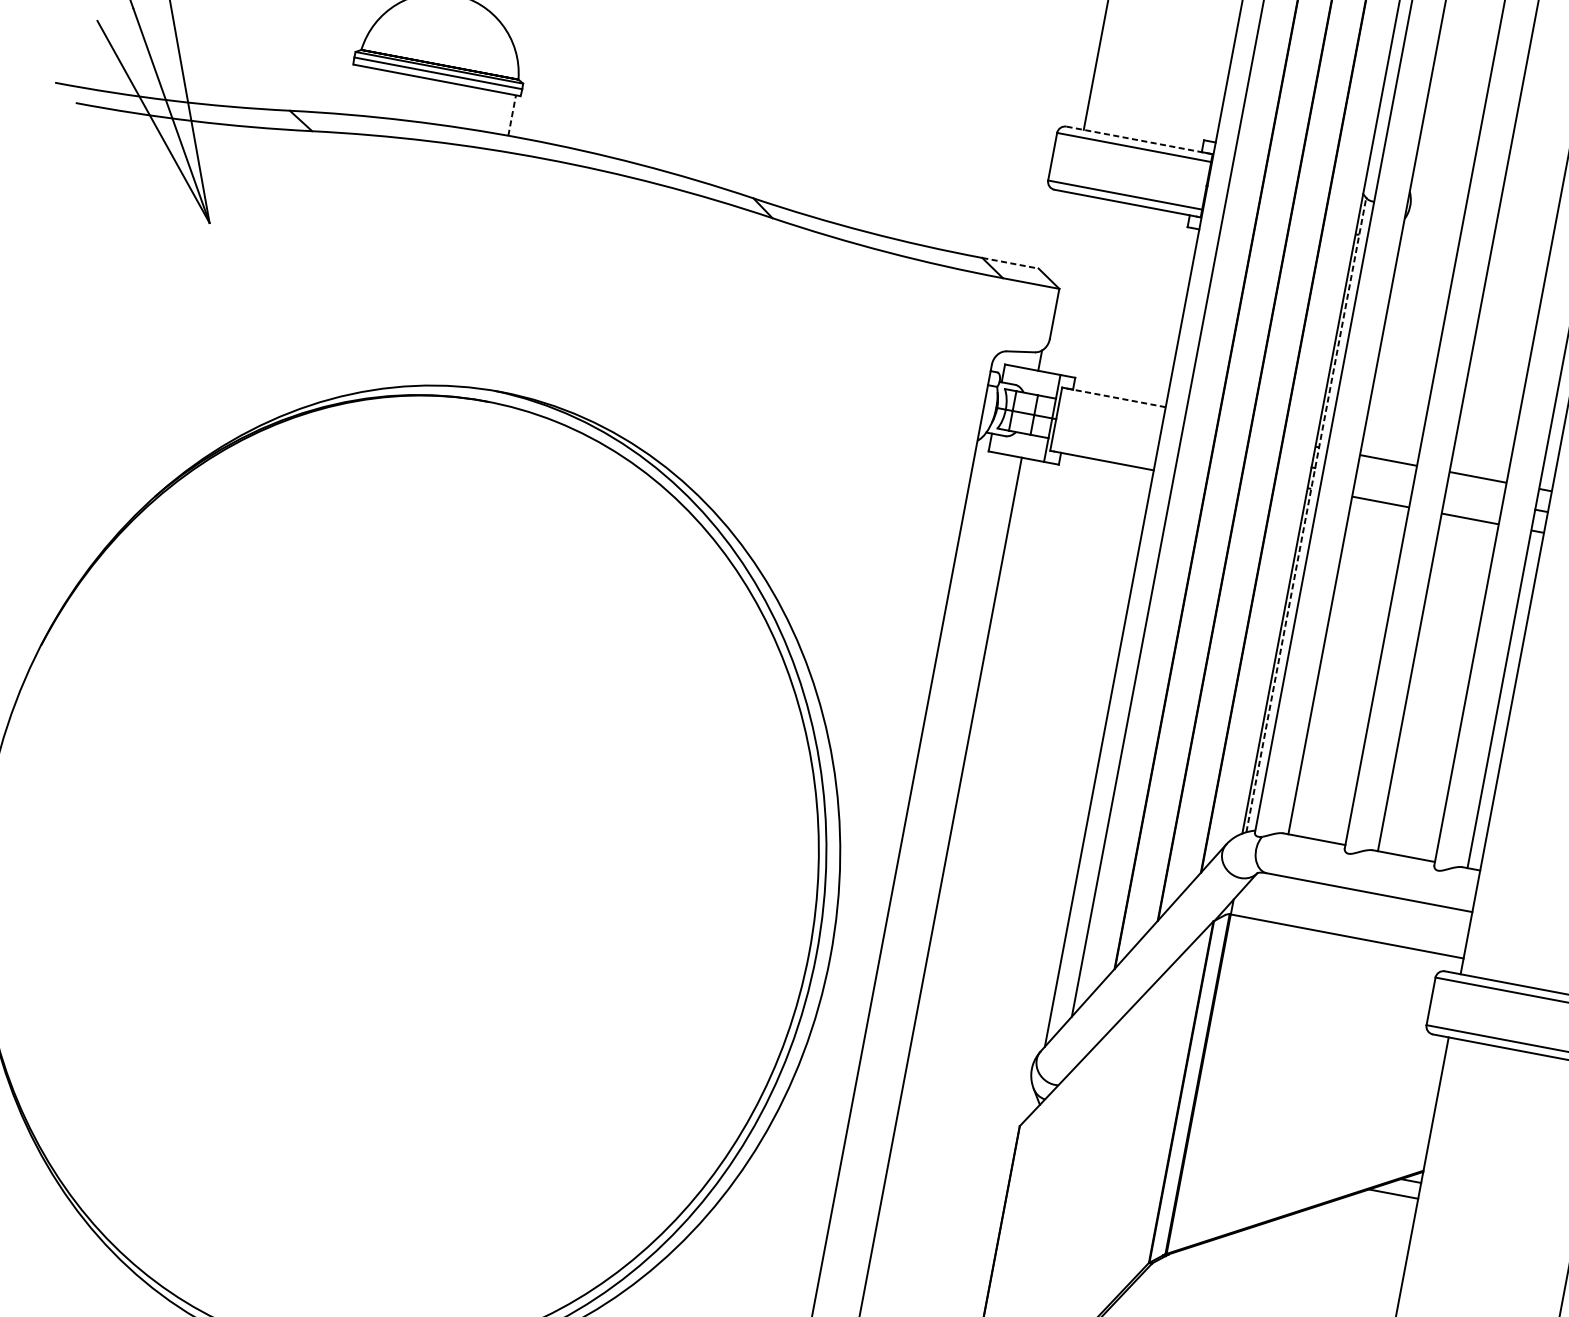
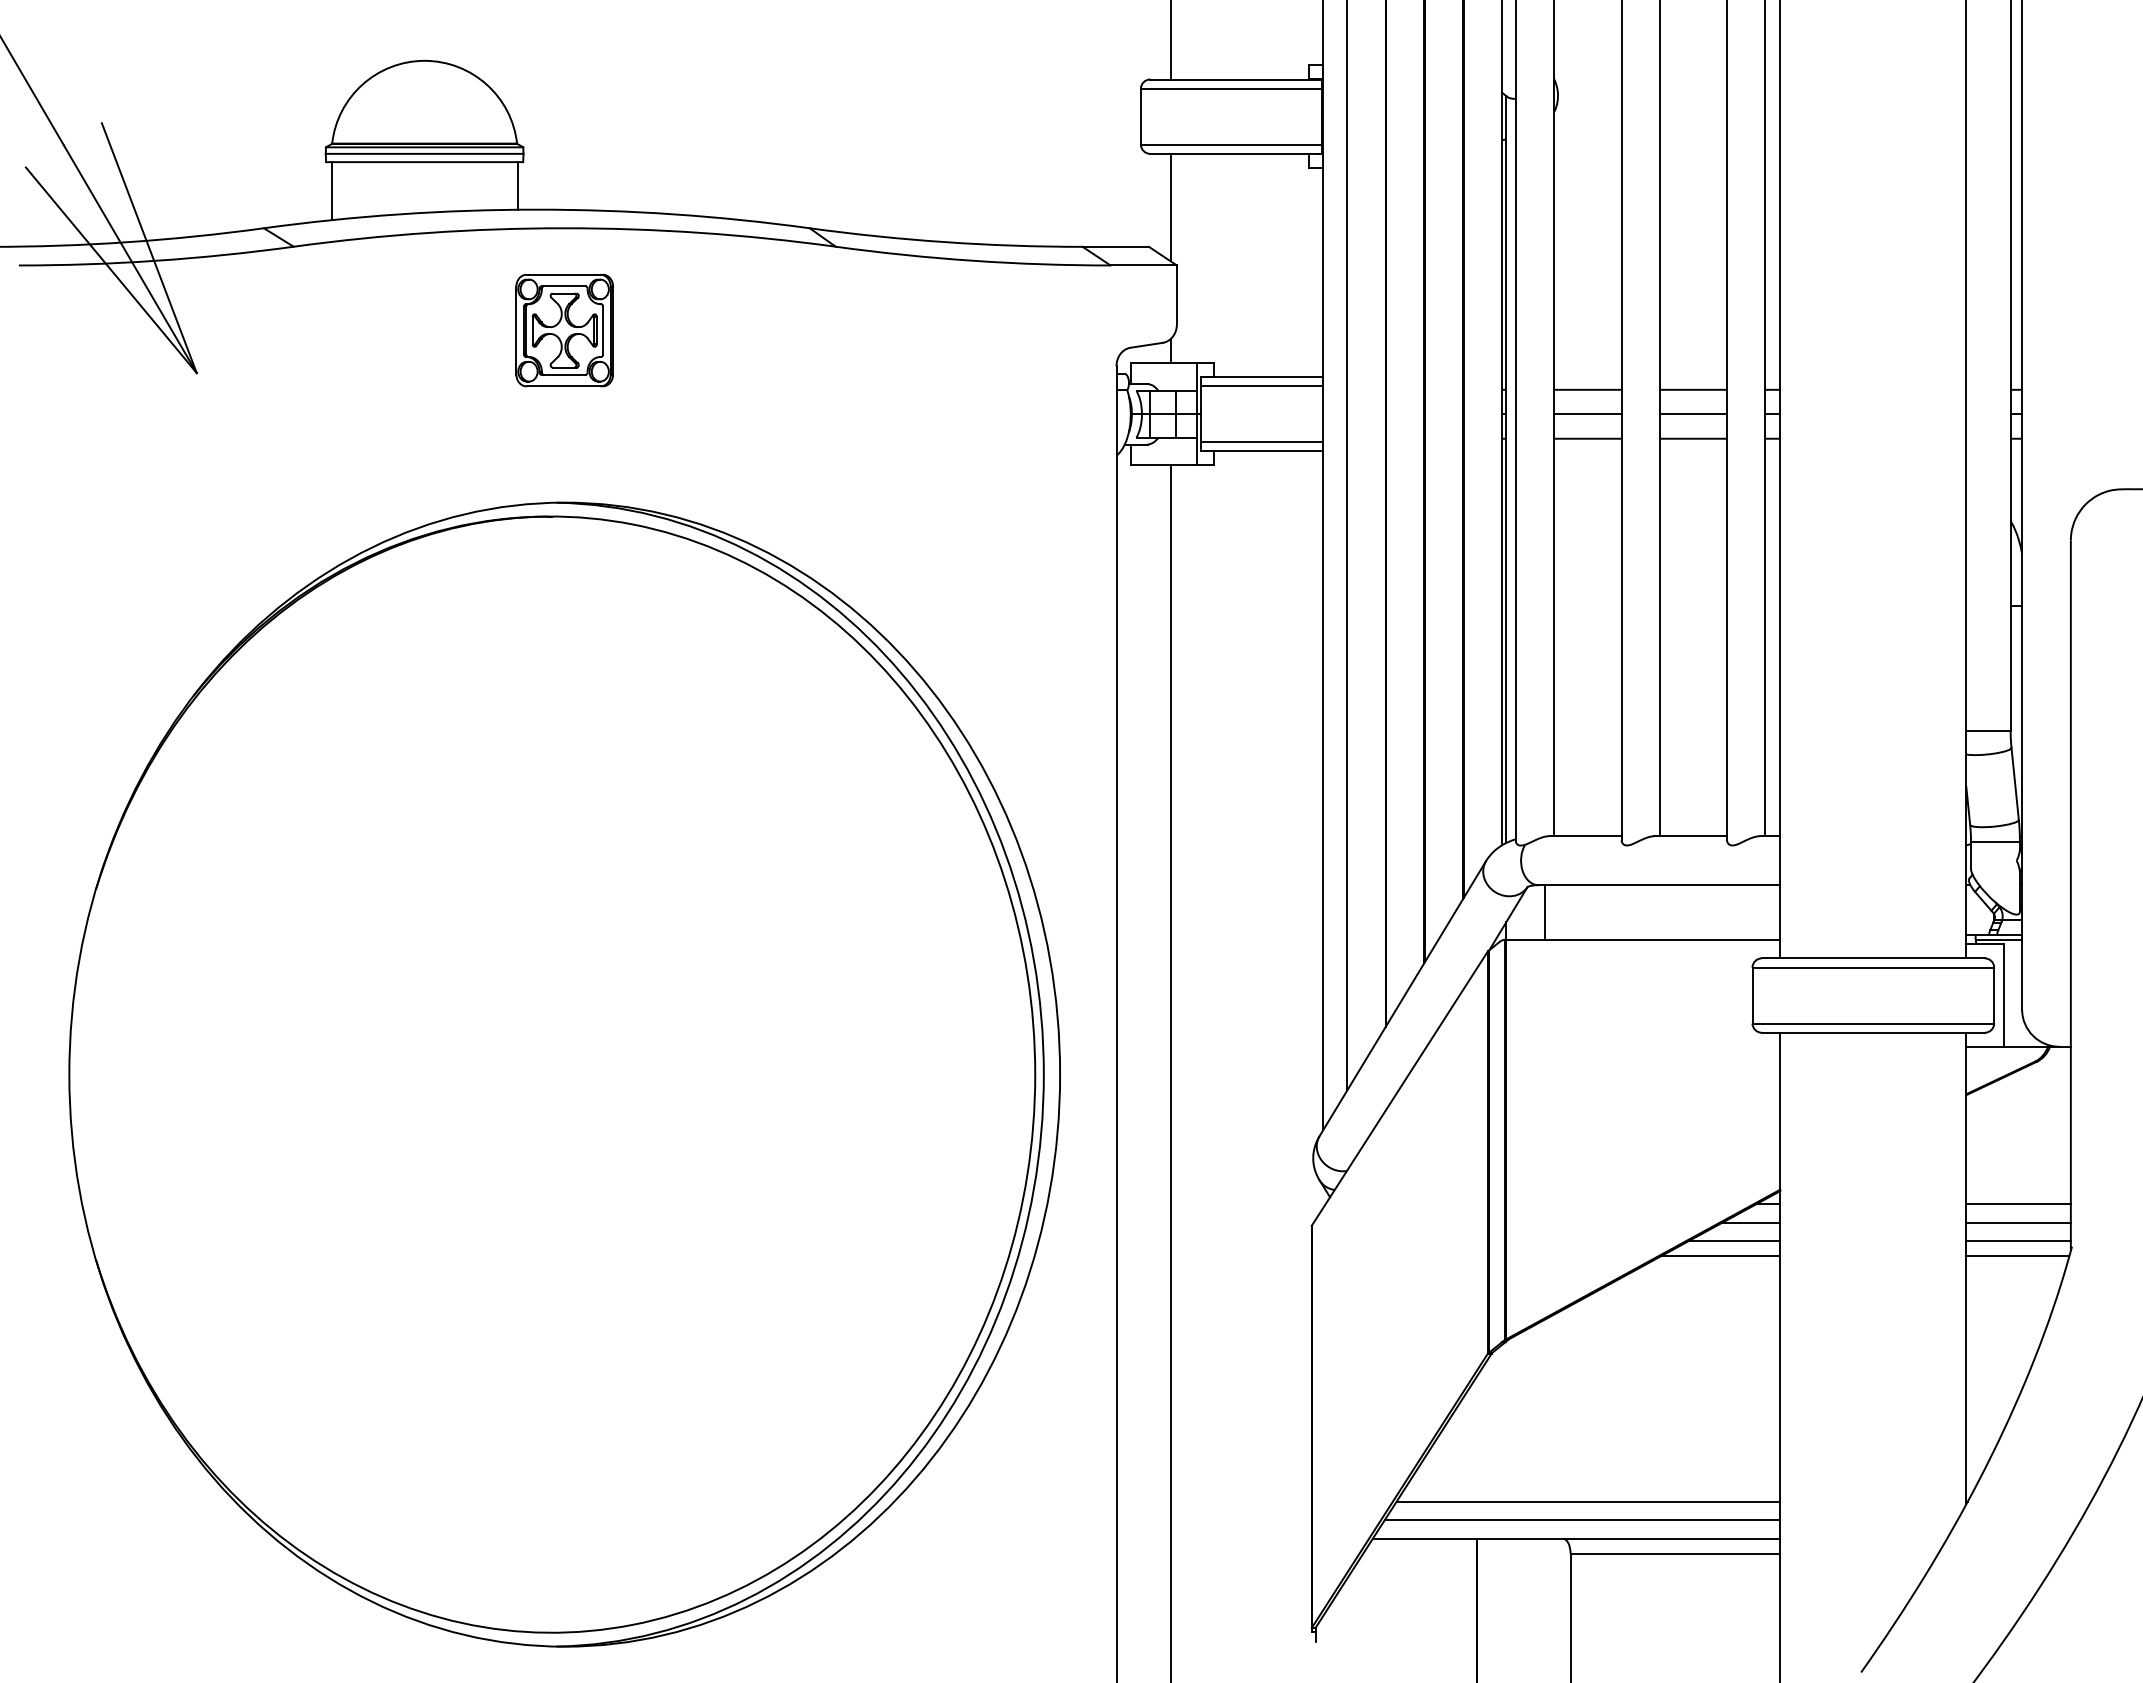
line: (353, 90) -> (331, 191), added
line: (512, 115) -> (517, 185), dashed -> solid
line: (1138, 140) -> (1235, 79), dashed -> solid
line: (1063, 238) -> (1170, 207), added
part: (528, 245) -> (564, 330), added
line: (1011, 263) -> (1116, 246), dashed -> solid
line: (1114, 397) -> (1262, 377), dashed -> solid
line: (1112, 405) -> (1262, 386), added
line: (1103, 452) -> (1262, 442), added
line: (1384, 481) -> (1587, 414), added
line: (1474, 498) -> (1693, 414), added
line: (1306, 515) -> (1506, 469), dashed -> solid
line: (1267, 897) -> (1544, 912), added
line: (1376, 1207) -> (1734, 1241), added
line: (1362, 1217) -> (1720, 1256), added

